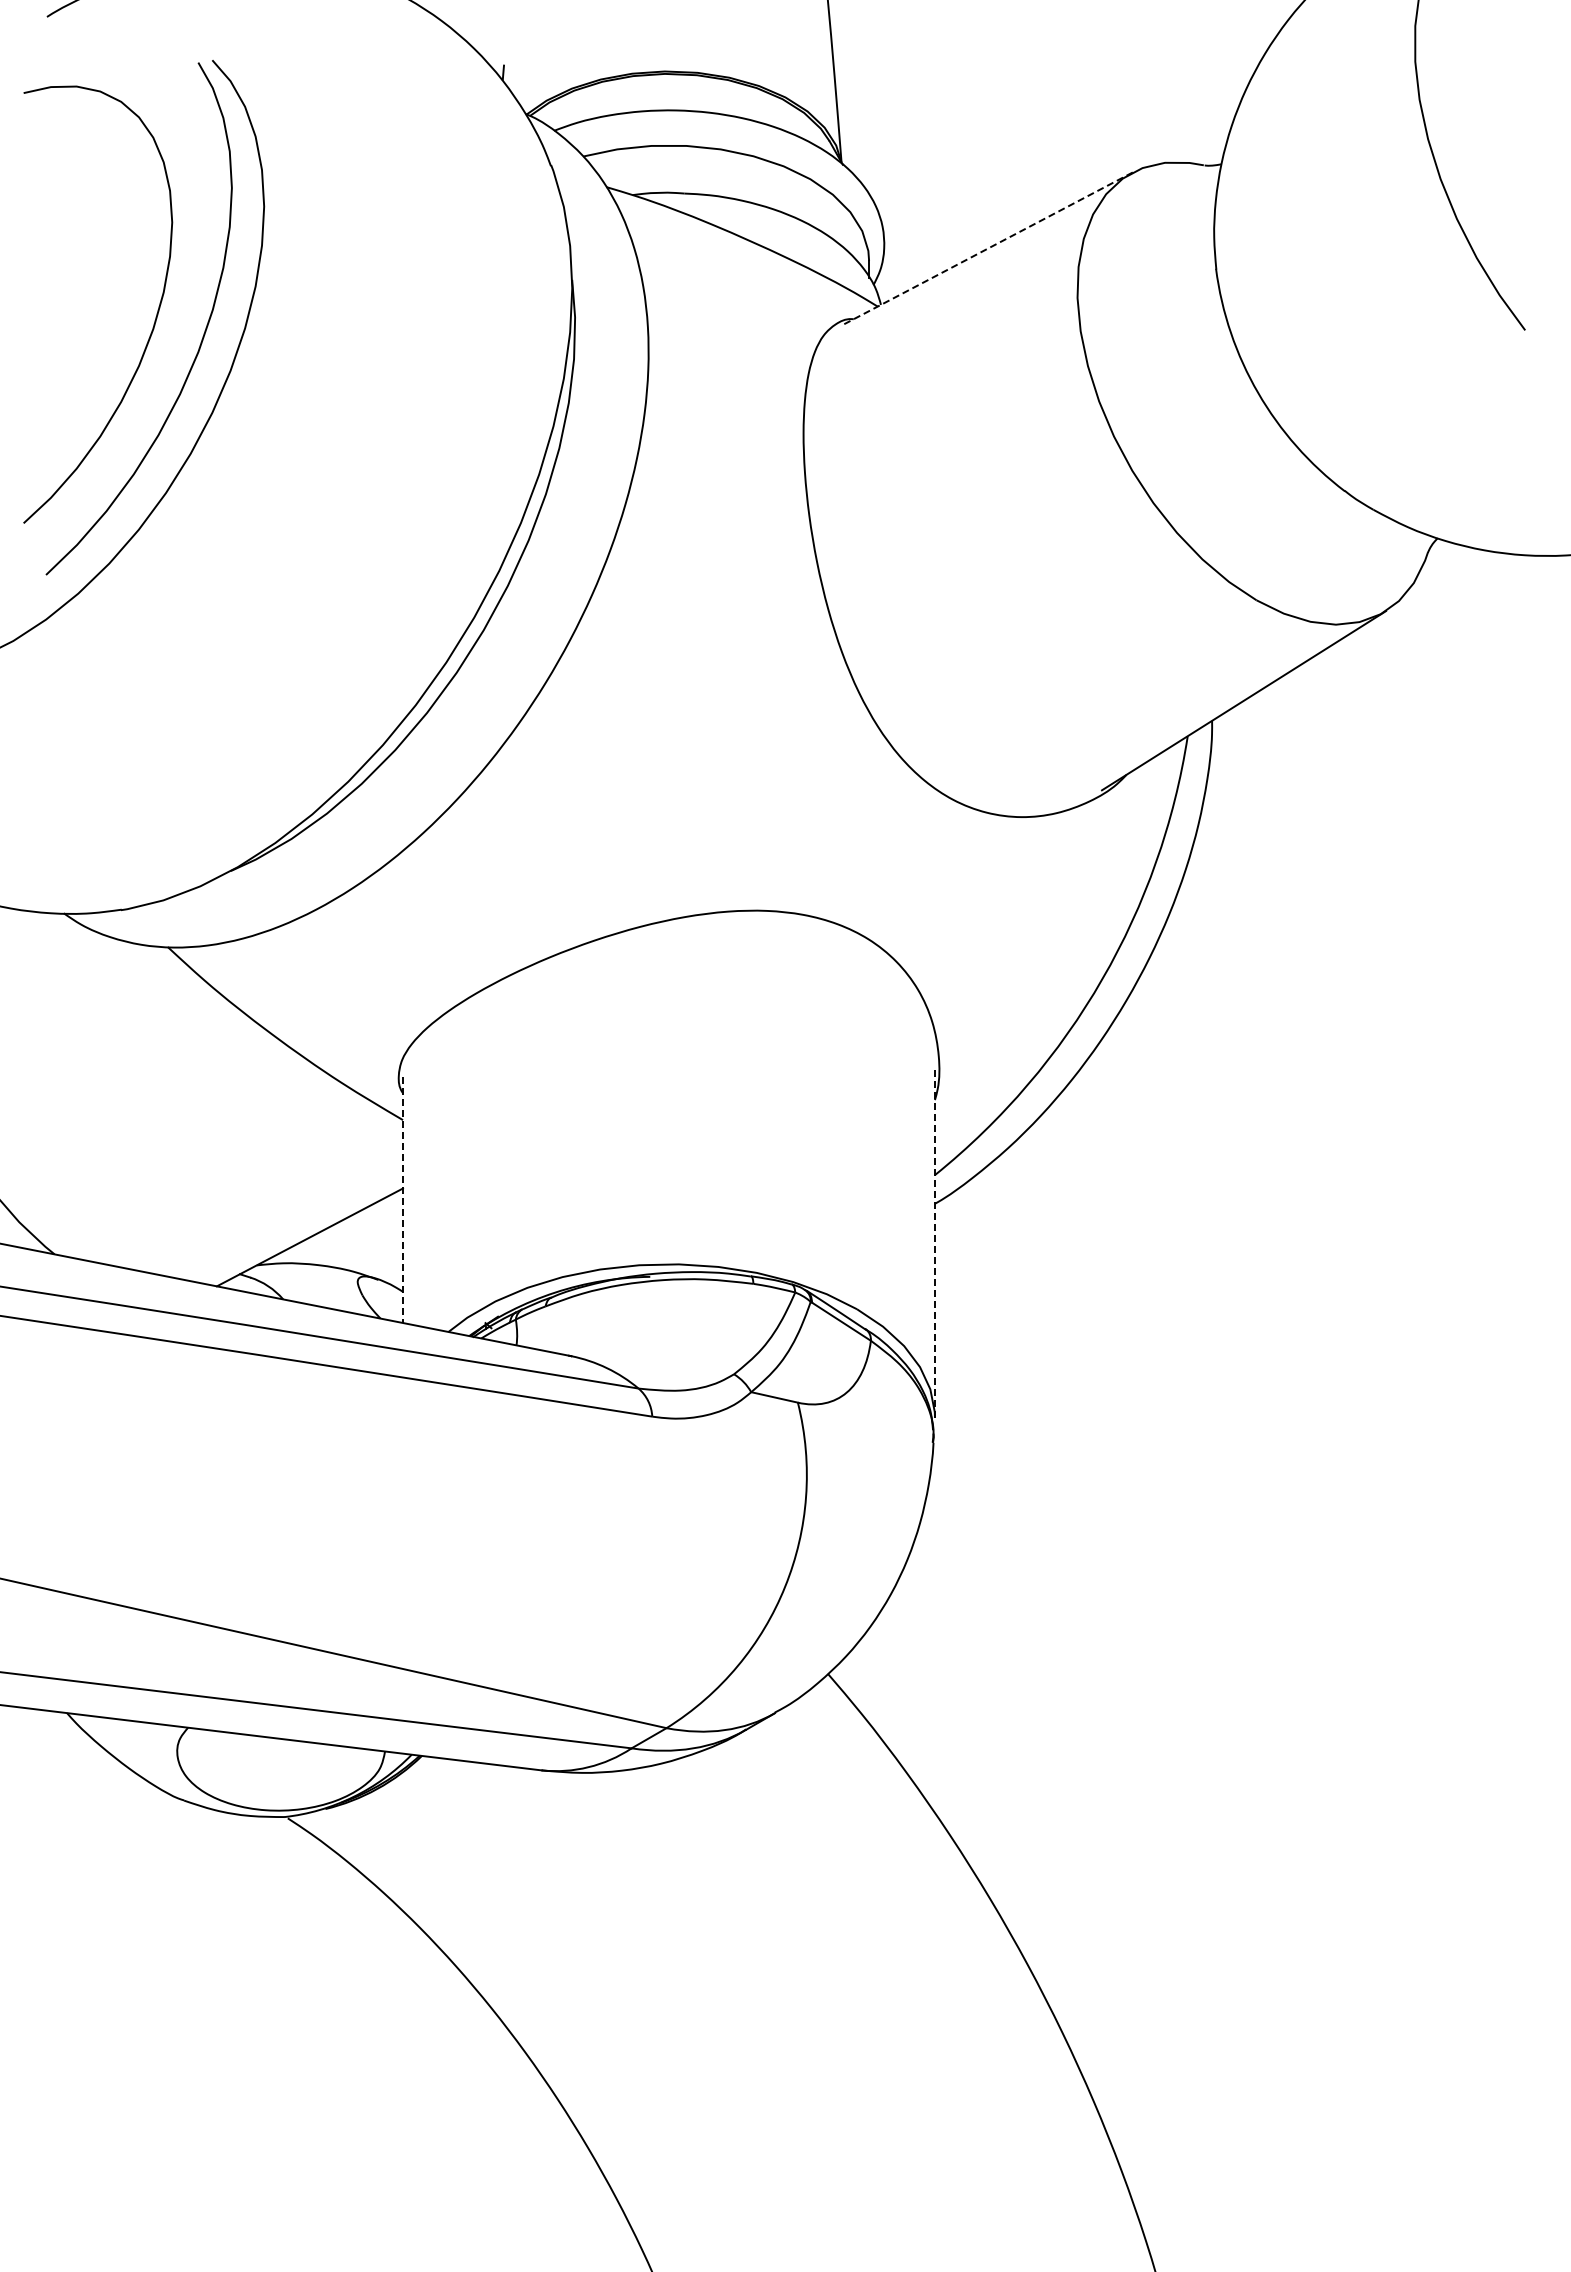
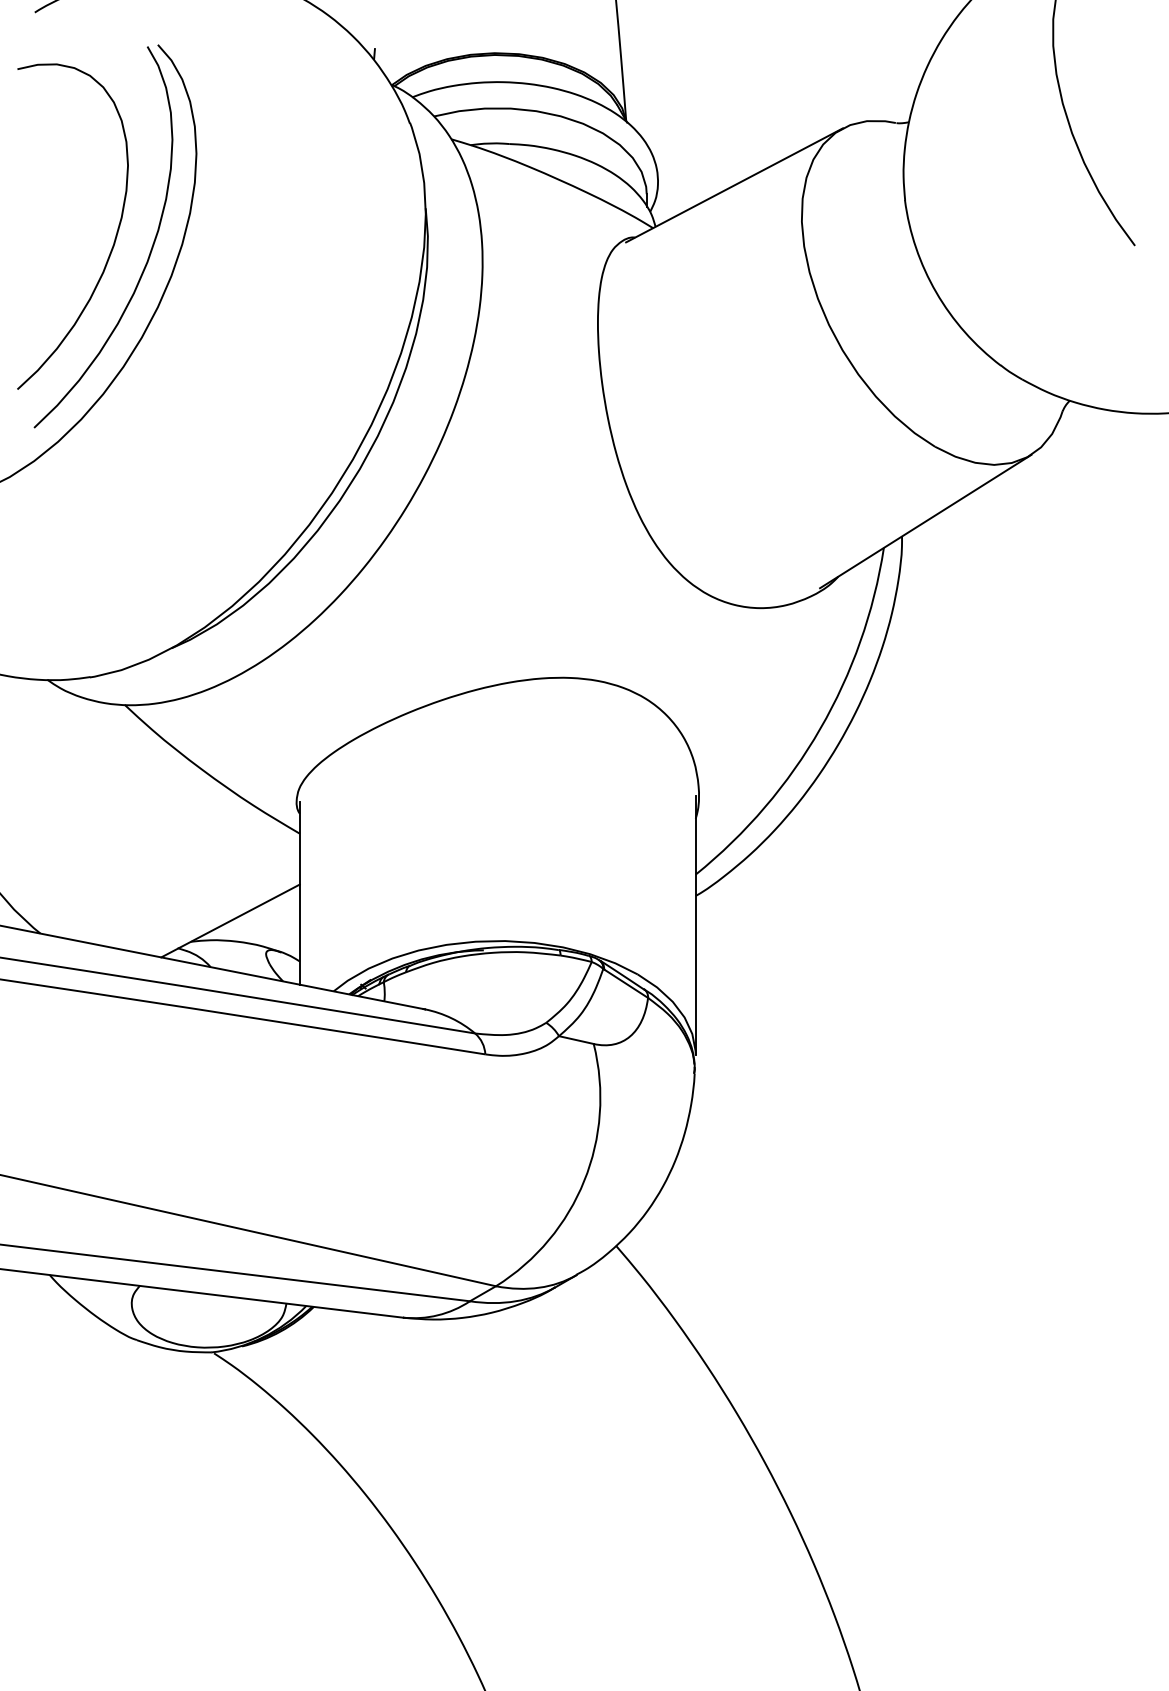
line: (987, 249) -> (734, 185), dashed -> solid
line: (403, 1200) -> (300, 893), dashed -> solid
line: (934, 1243) -> (695, 925), dashed -> solid

